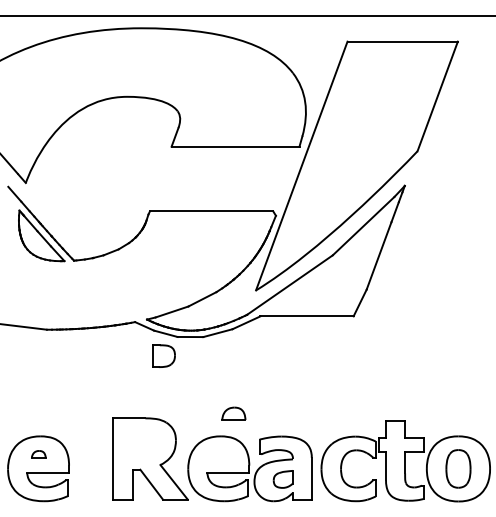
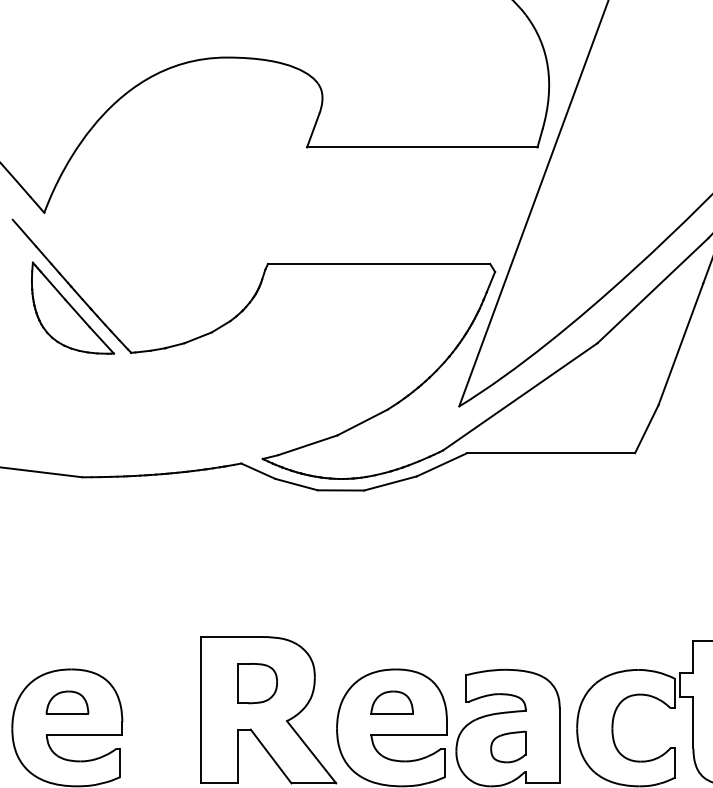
part: (163, 355) -> (256, 682), moved
part: (233, 413) -> (391, 702), moved
part: (38, 454) -> (67, 702), size x1.67

